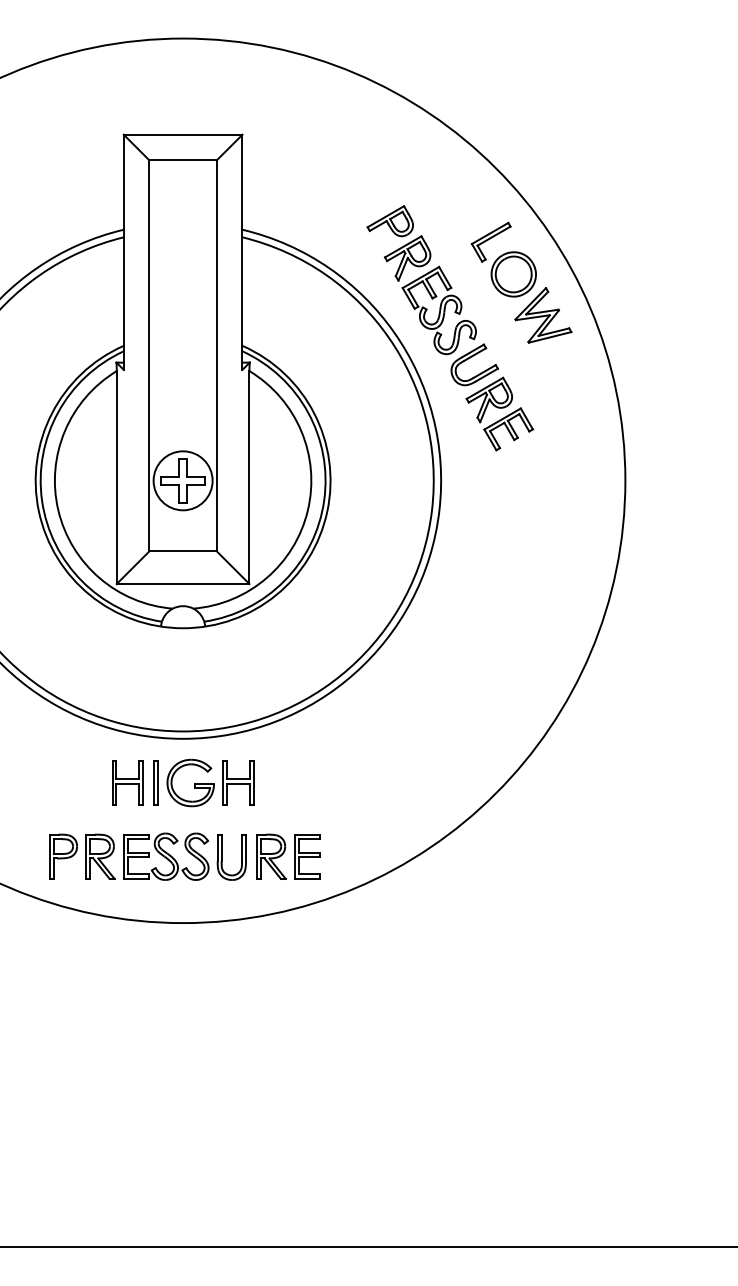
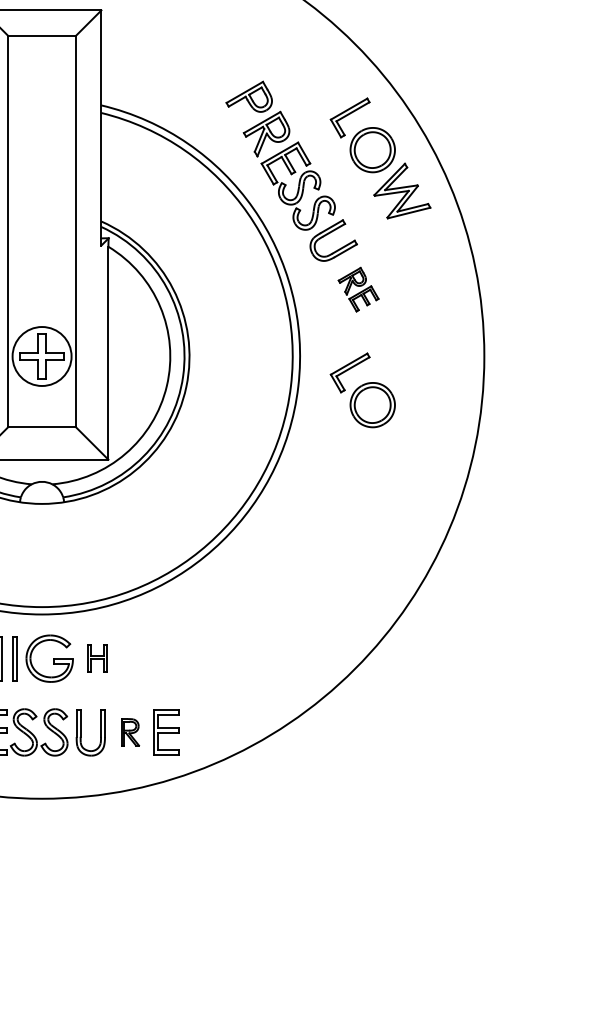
part: (499, 413) -> (358, 289), size x0.6
part: (503, 514) -> (362, 390), added
part: (238, 782) -> (97, 658), size x0.6
part: (271, 856) -> (130, 732), size x0.6

